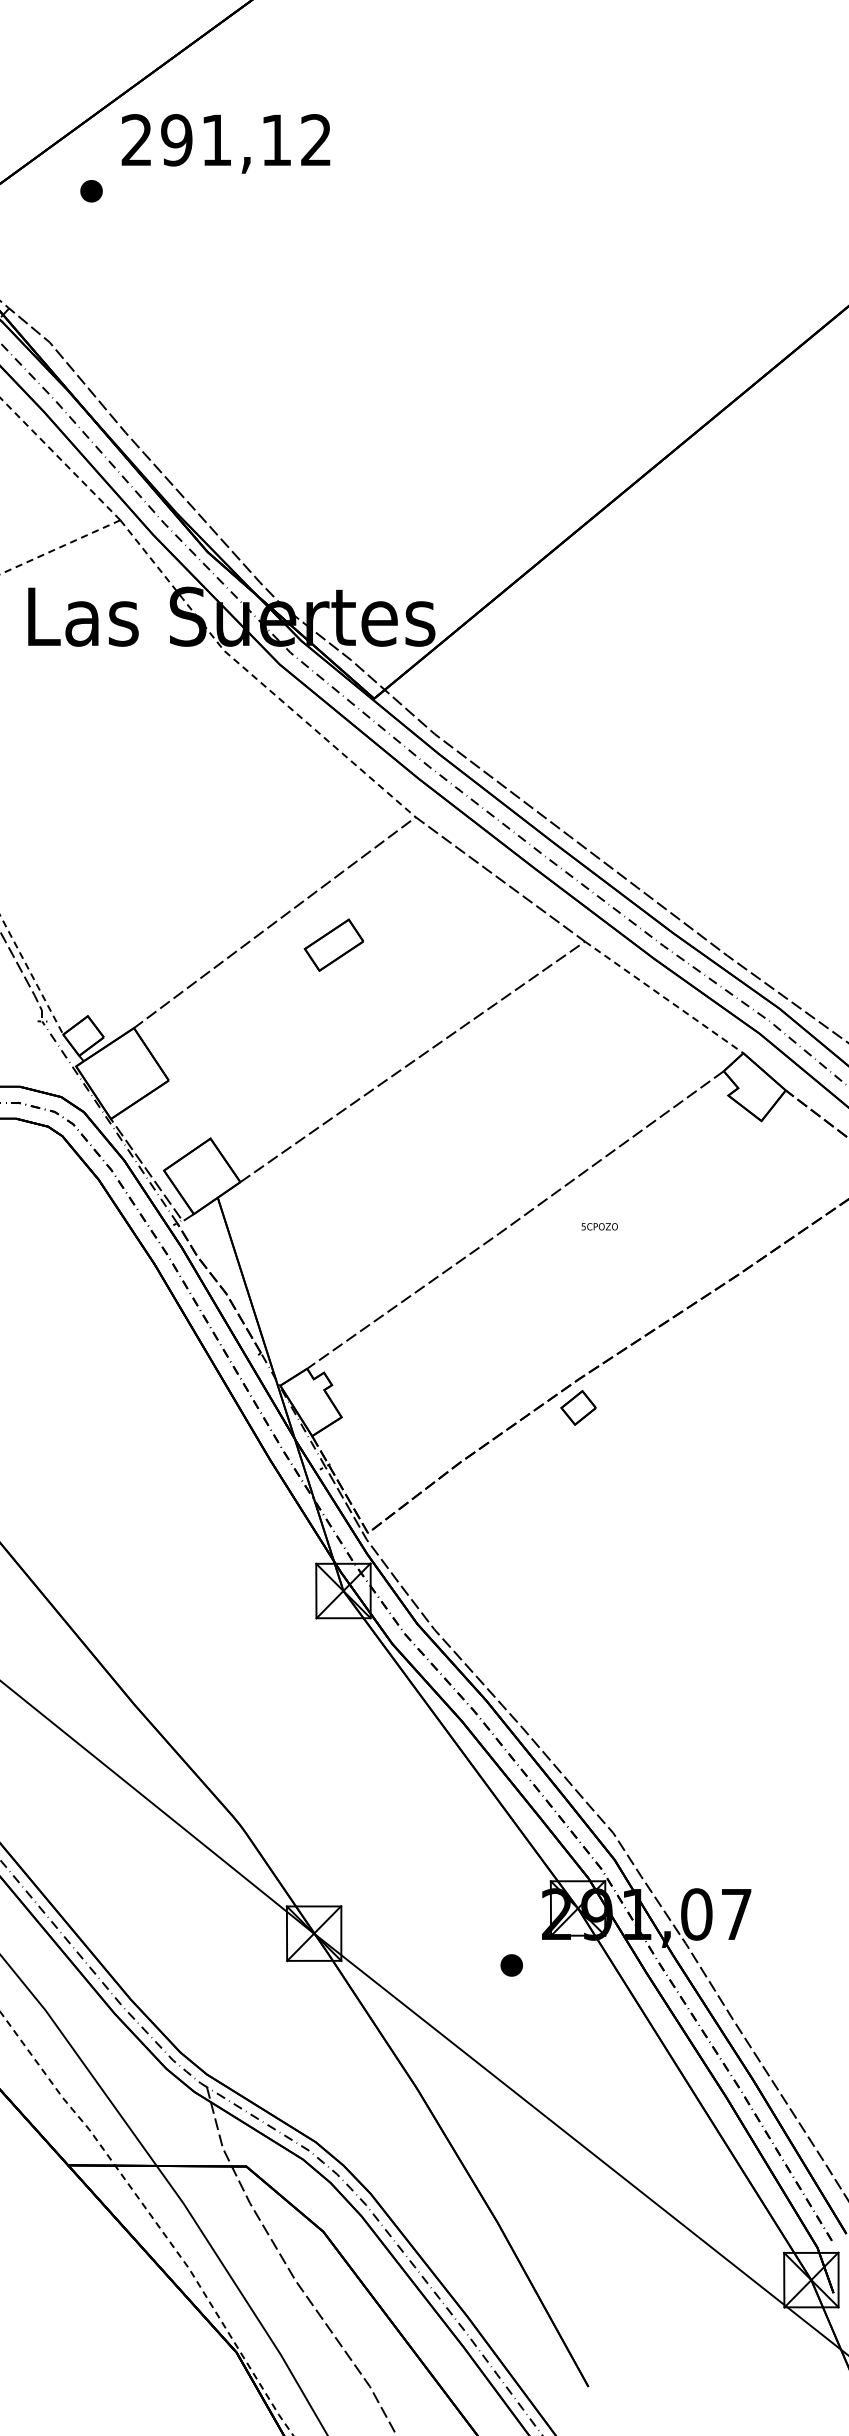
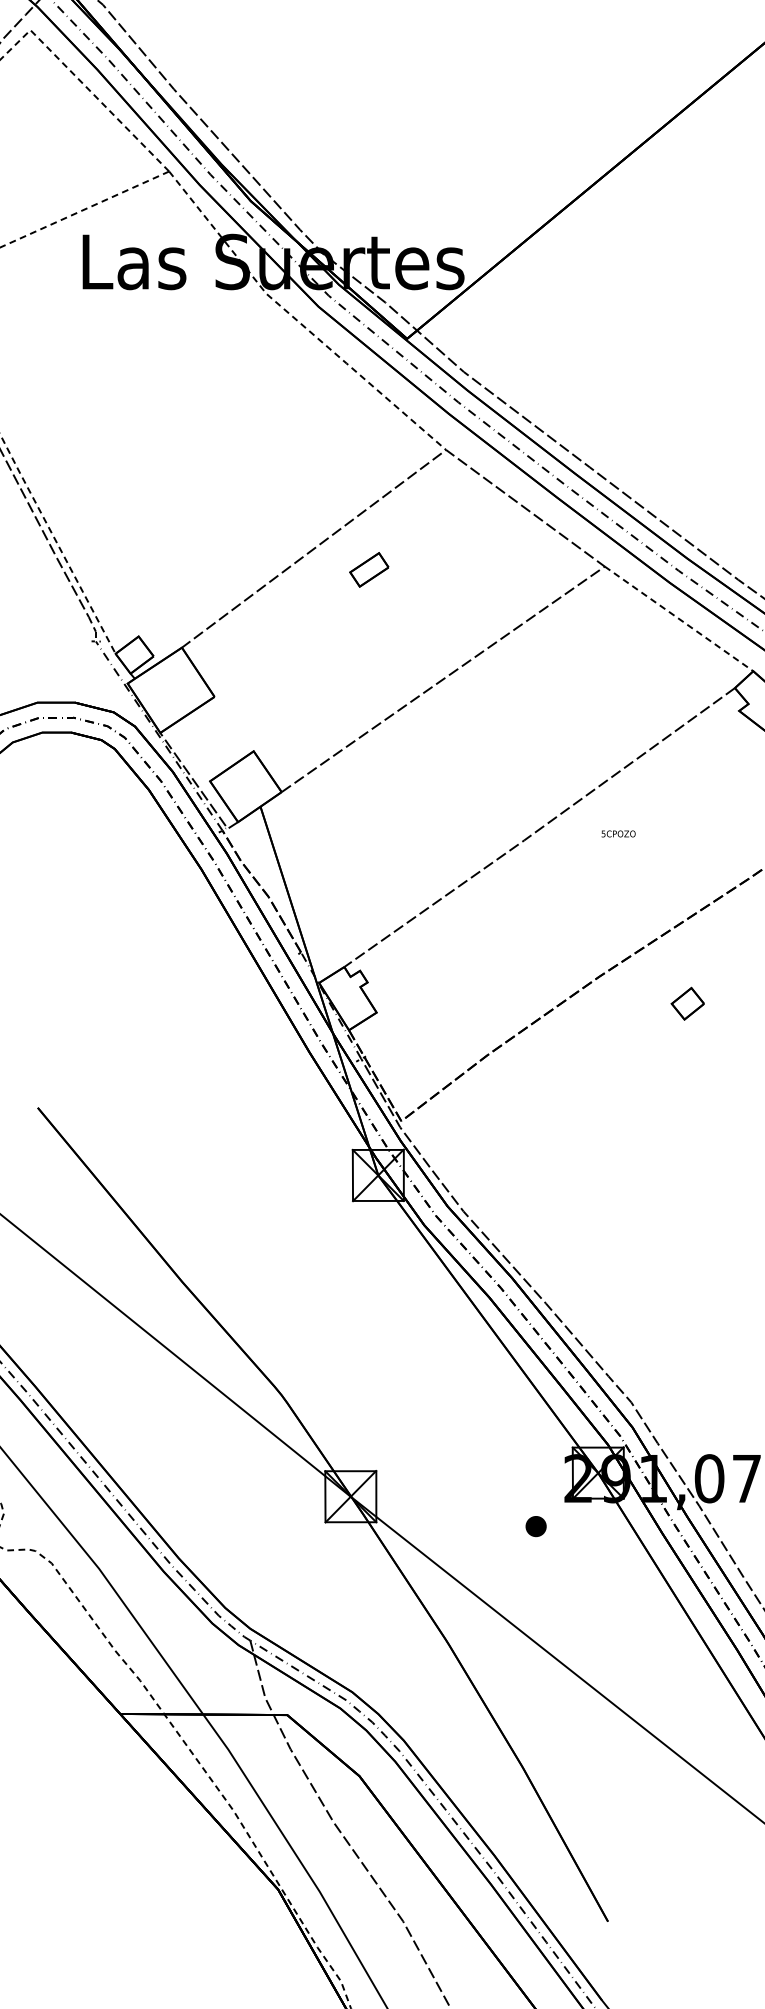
part: (333, 944) -> (368, 569), size x0.7
part: (578, 1407) -> (687, 1003), moved

